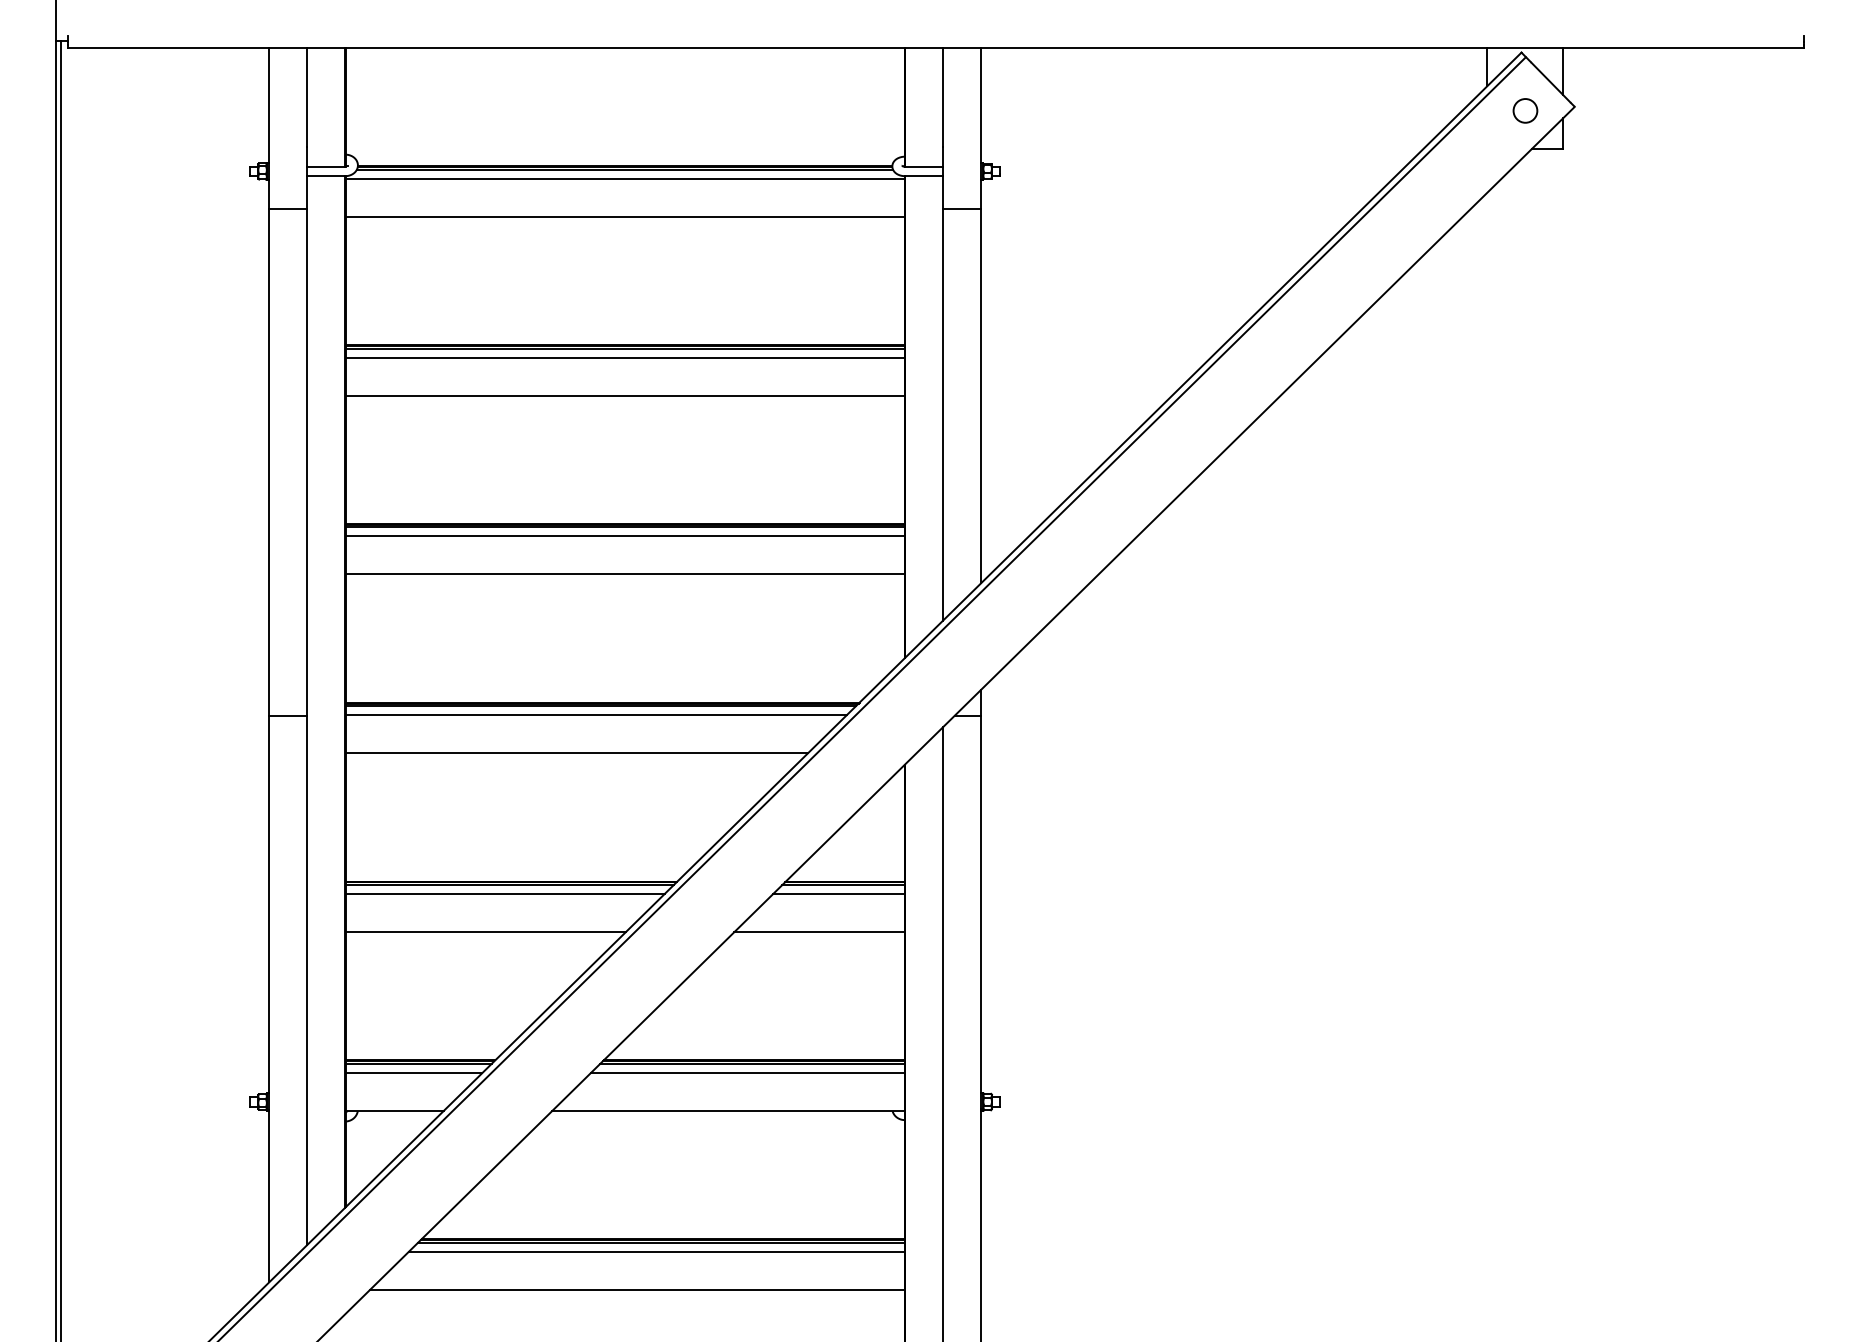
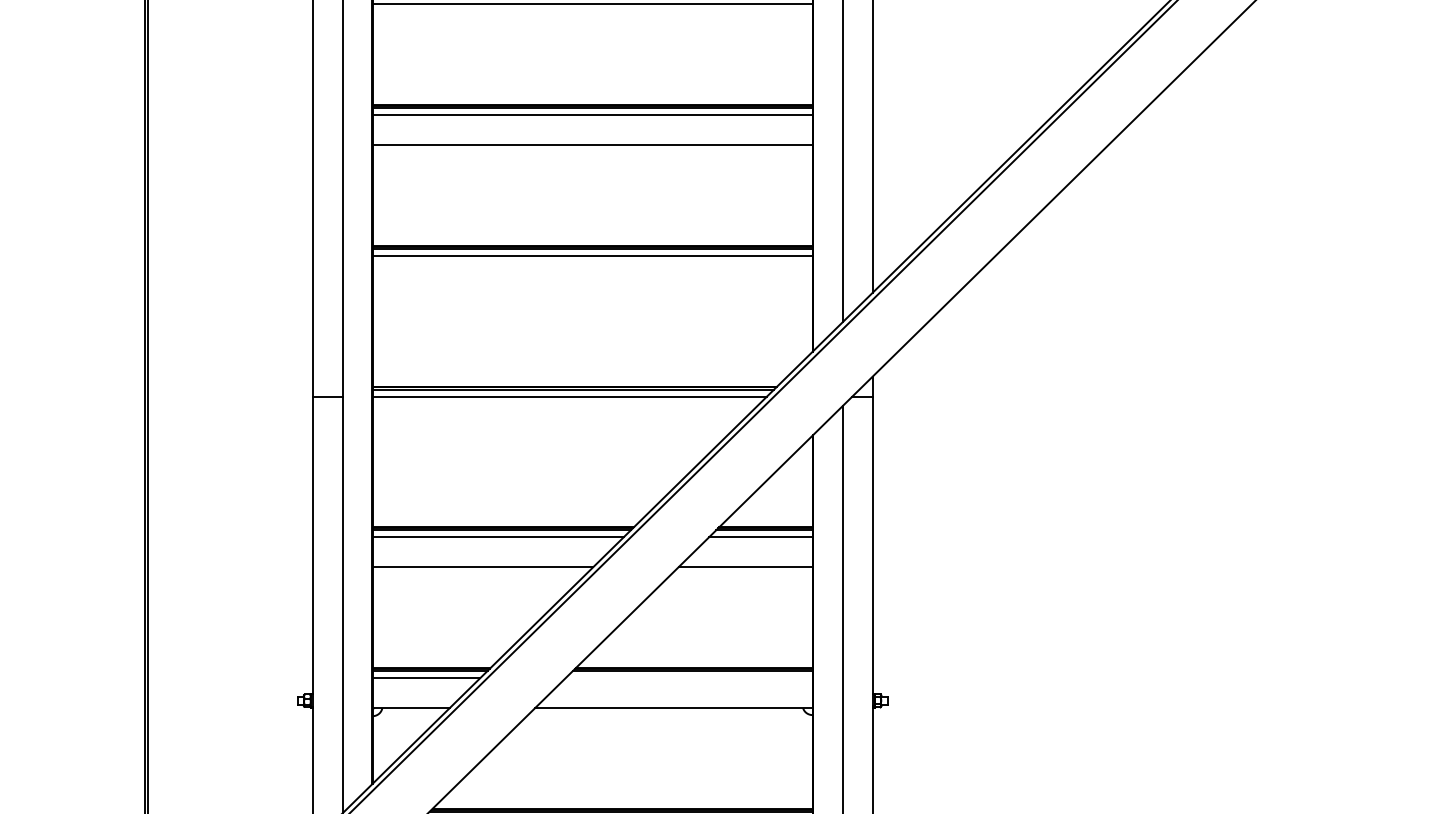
line: (624, 574) -> (592, 285), removed
line: (576, 753) -> (554, 426), removed
line: (747, 1073) -> (688, 678), removed

